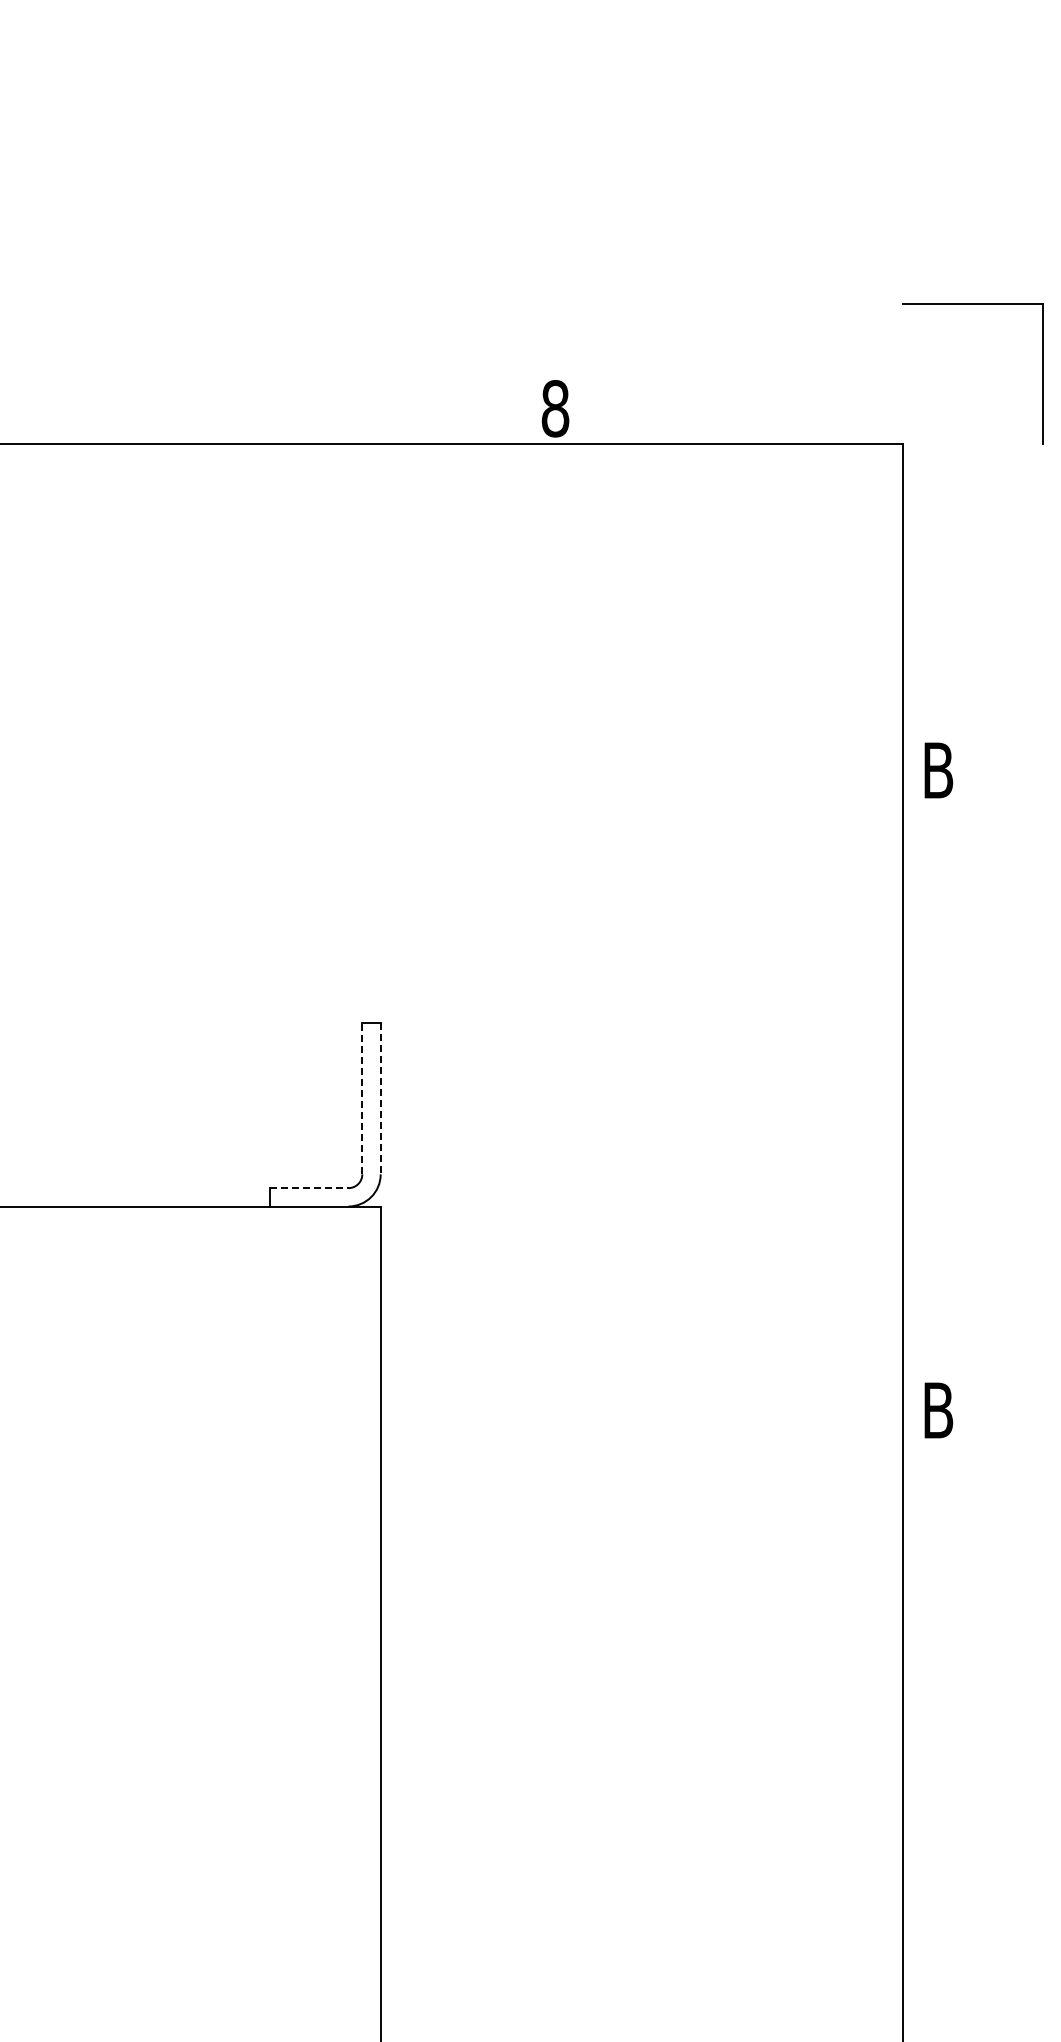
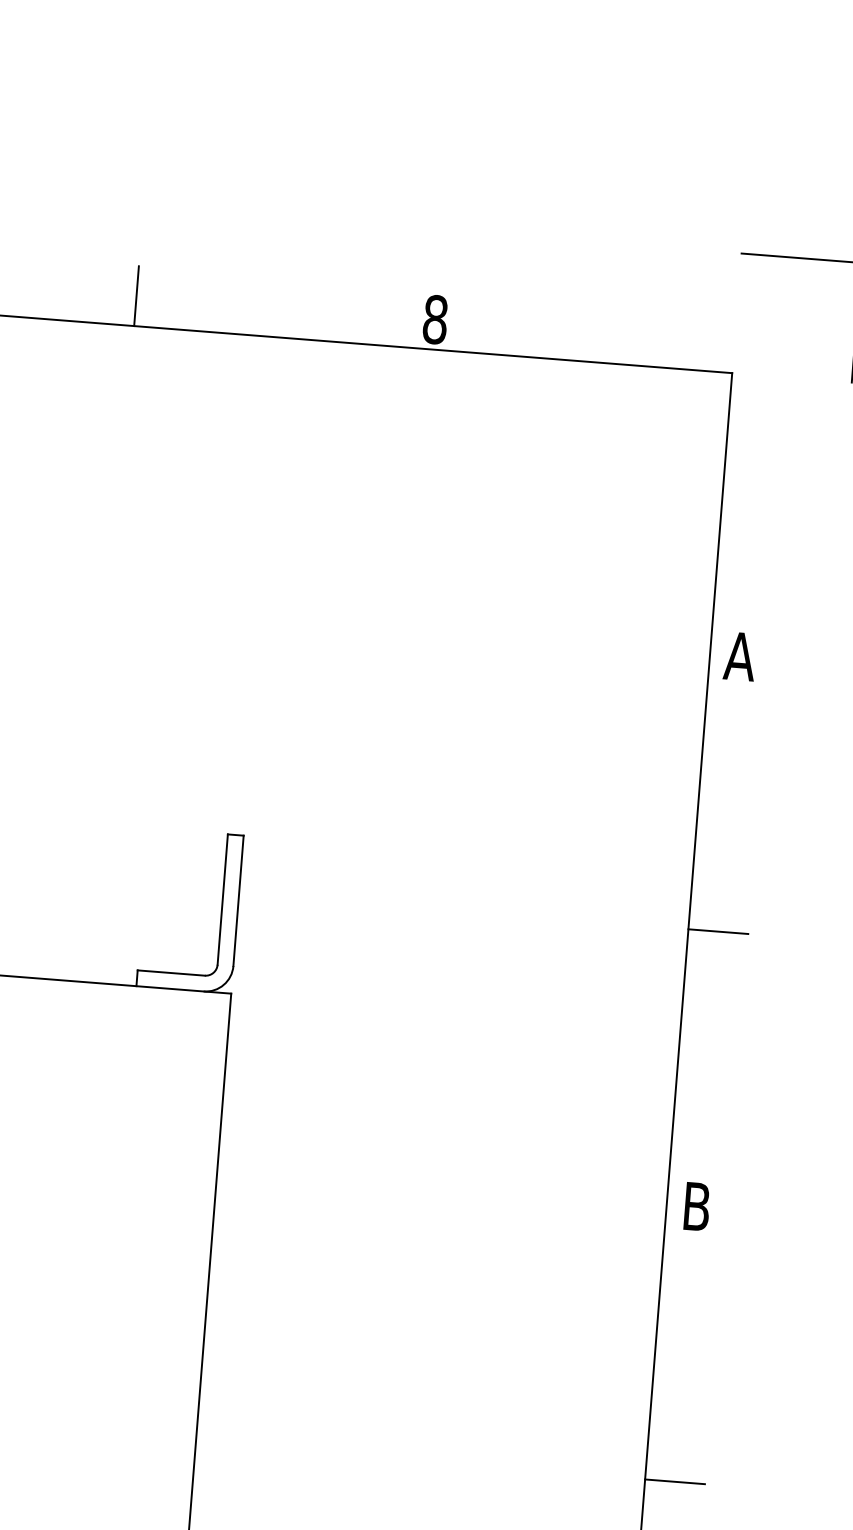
line: (207, 408) -> (136, 295), added
text: (938, 770) -> (740, 656), B -> A
line: (937, 1090) -> (717, 931), added
line: (362, 1098) -> (222, 899), dashed -> solid
line: (380, 1098) -> (238, 900), dashed -> solid
line: (309, 1188) -> (171, 973), dashed -> solid
line: (937, 1730) -> (674, 1481), added

